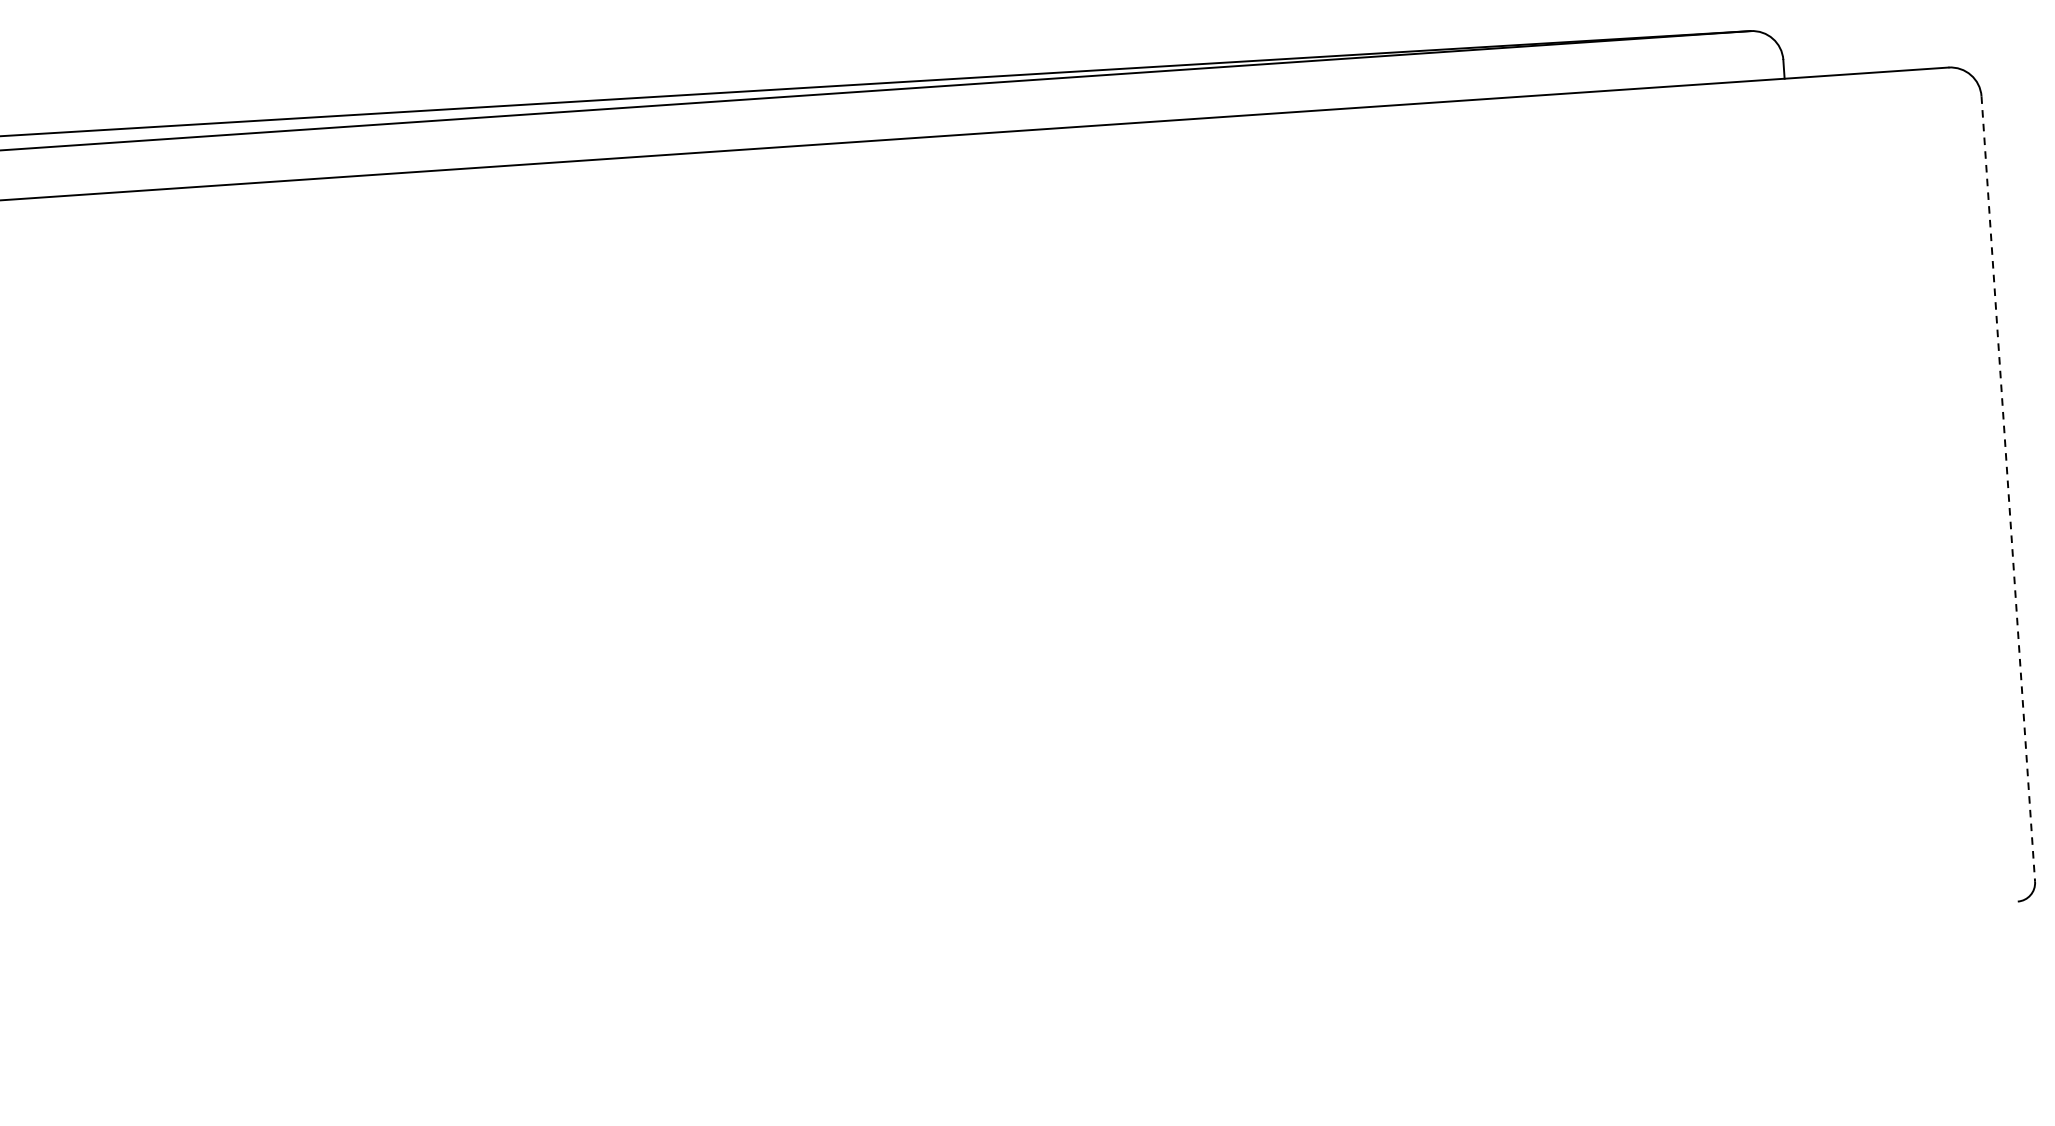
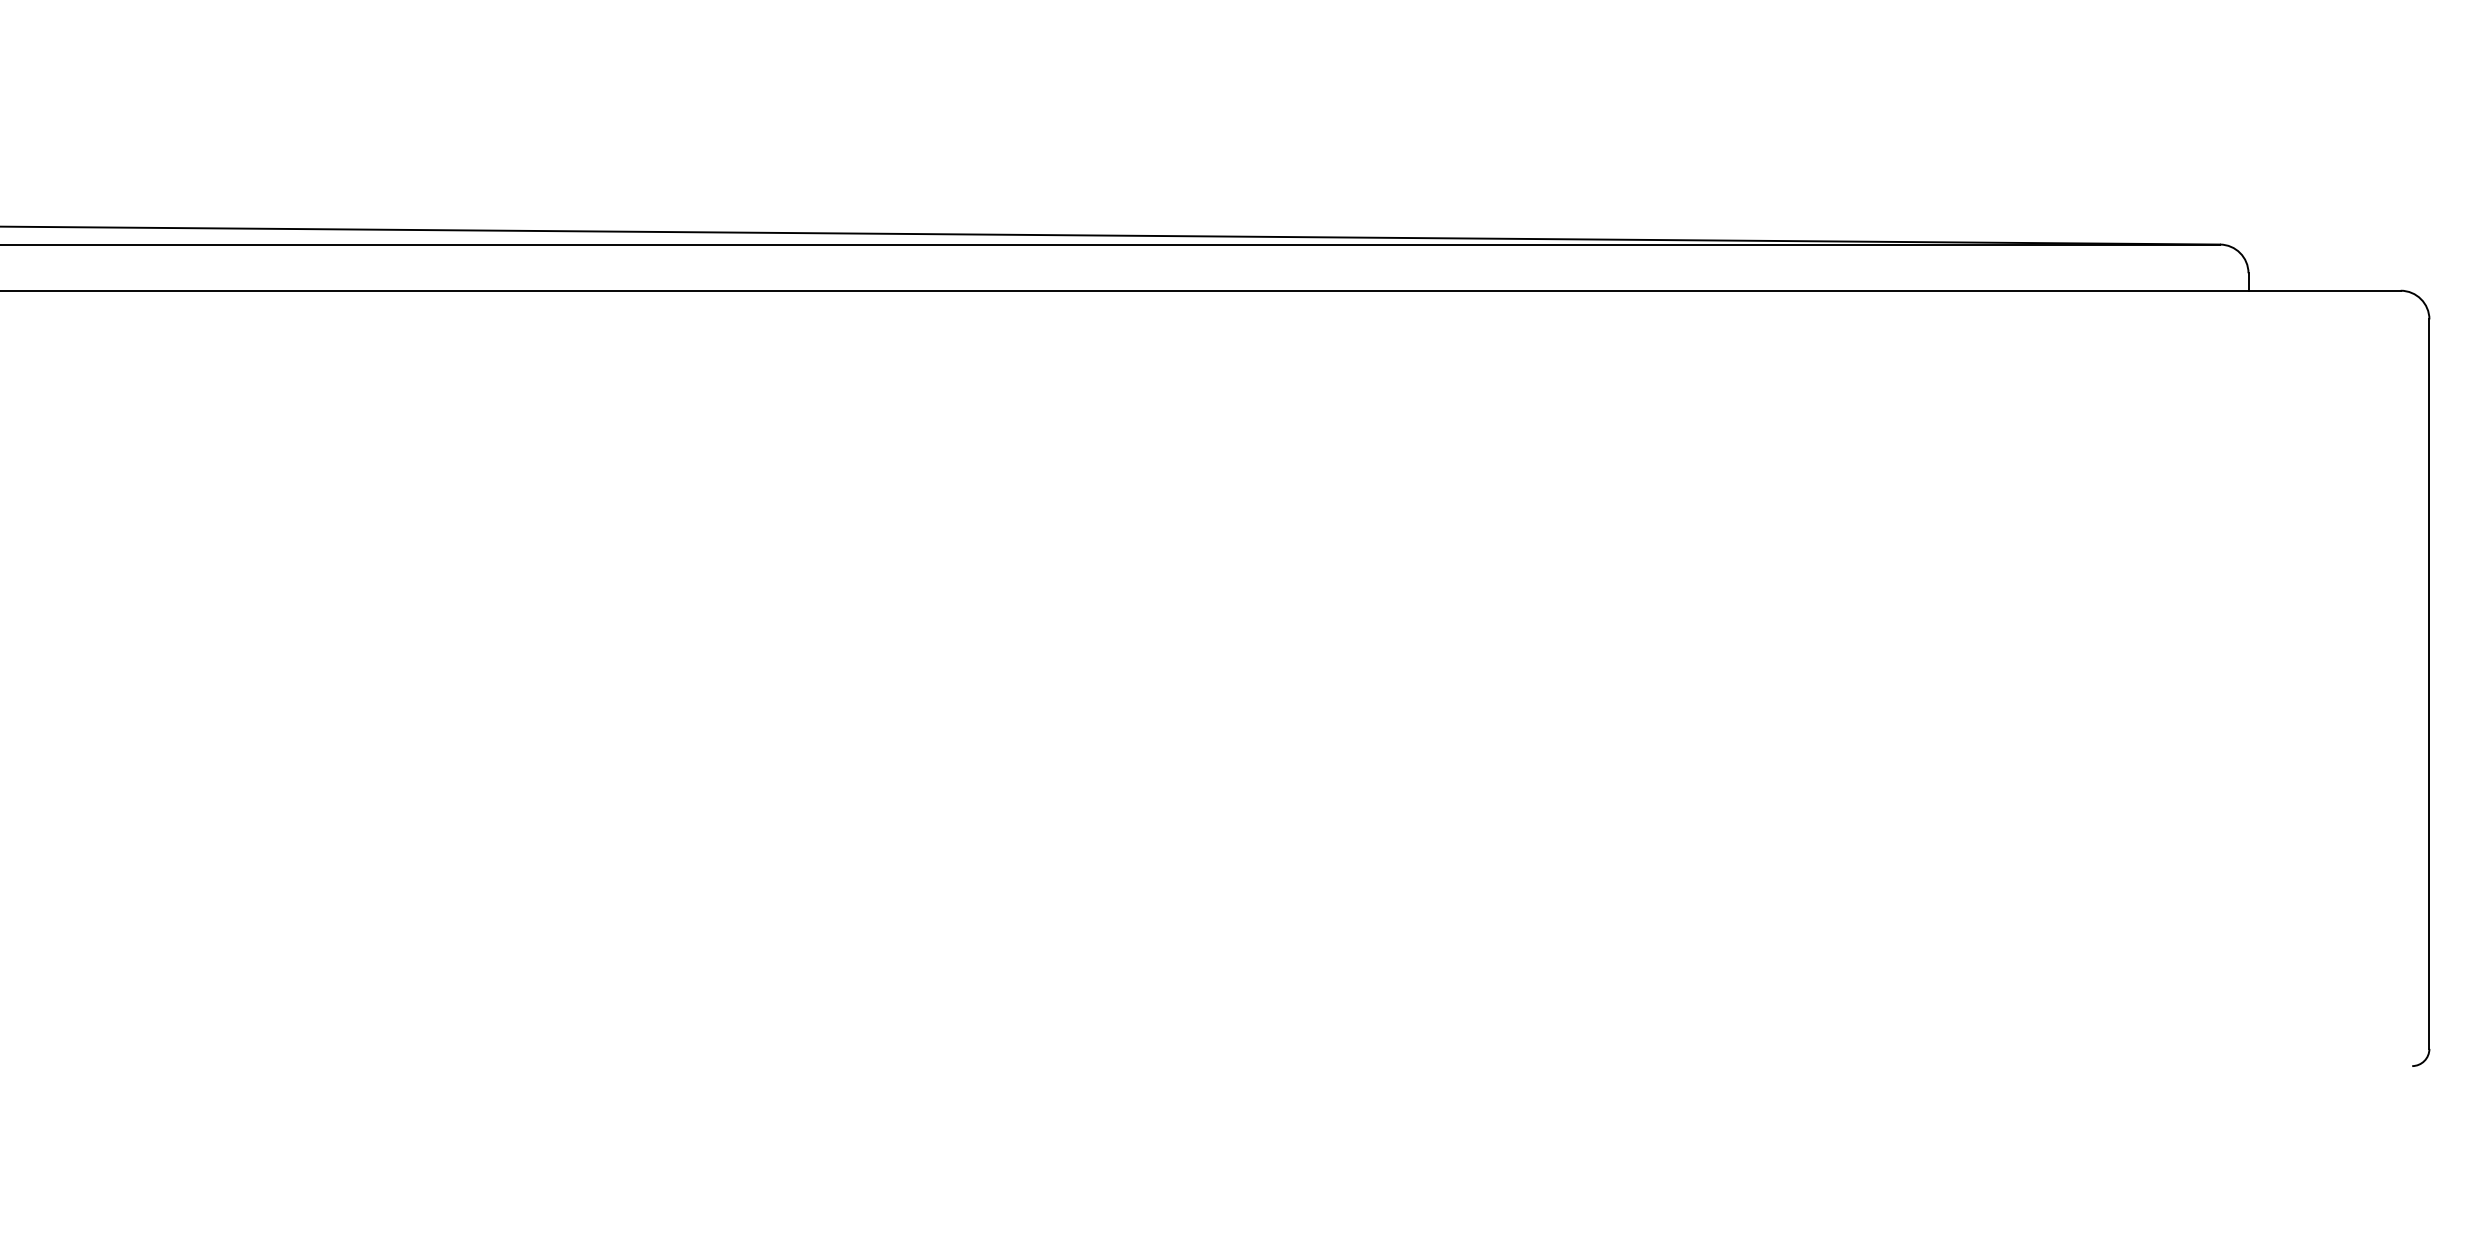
line: (2008, 489) -> (2429, 684), dashed -> solid

